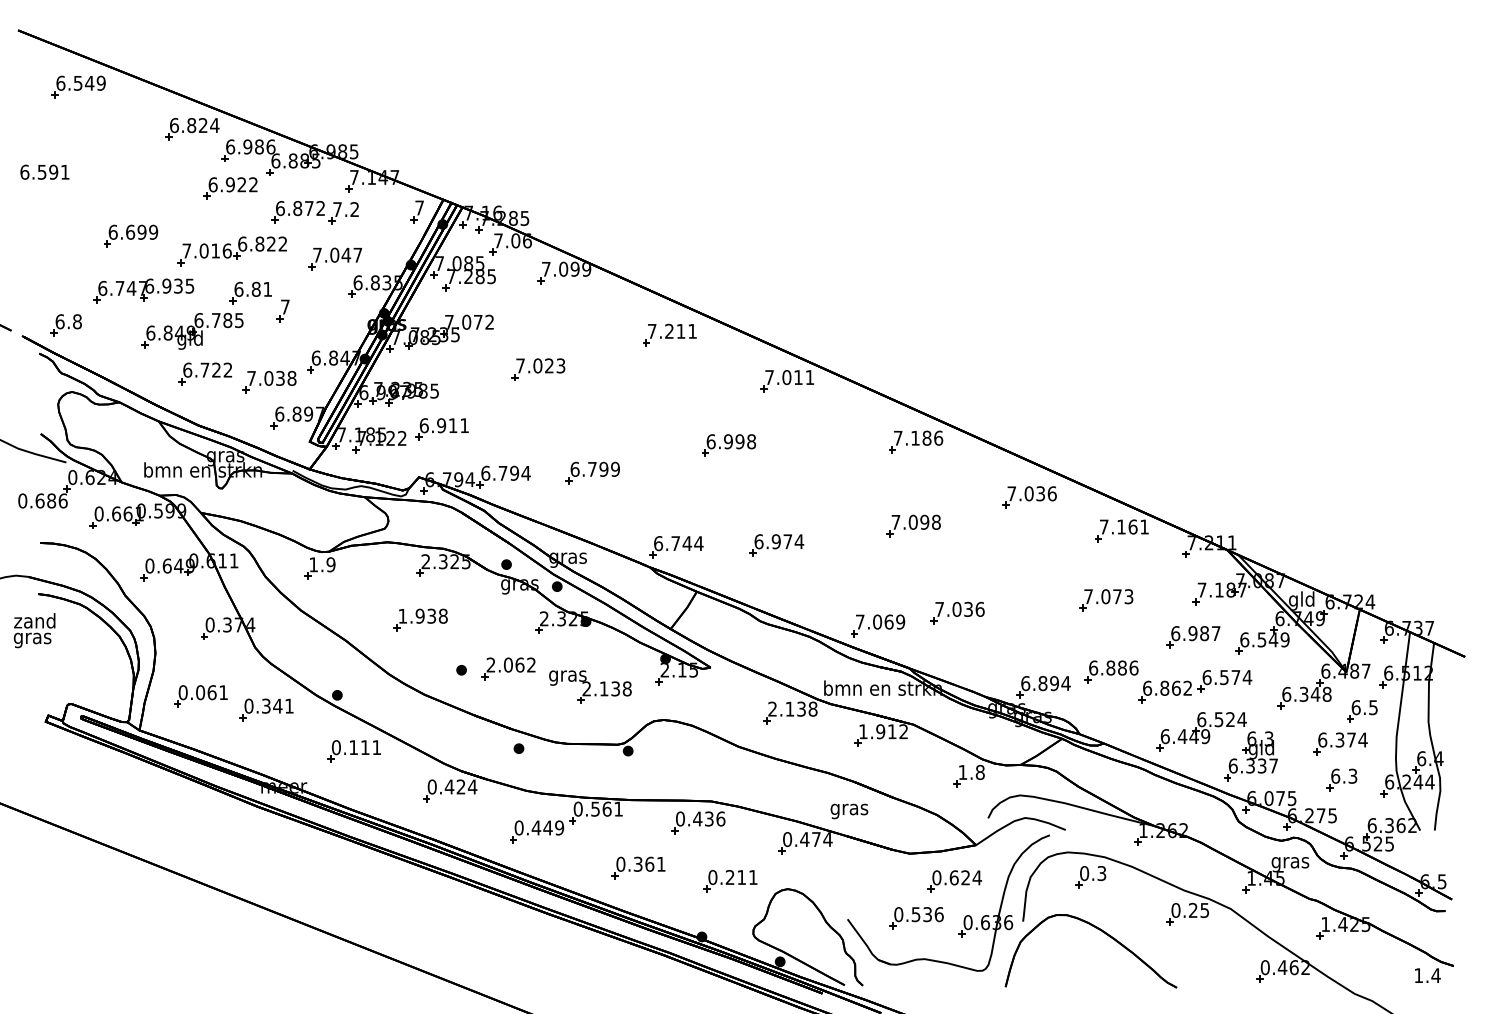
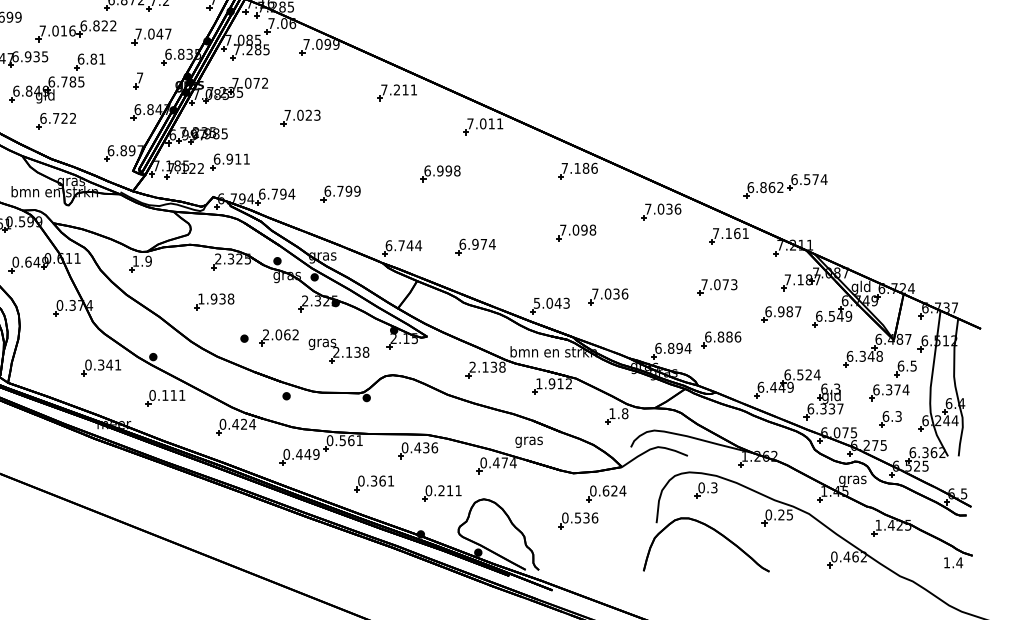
part: (282, 310) -> (137, 80), moved
part: (269, 381) -> (103, 126), removed
text: (880, 621) -> (551, 302), 7.069 -> 5.043
part: (1195, 686) -> (786, 186), moved
part: (200, 696) -> (52, 357), removed
part: (964, 917) -> (613, 520), removed

